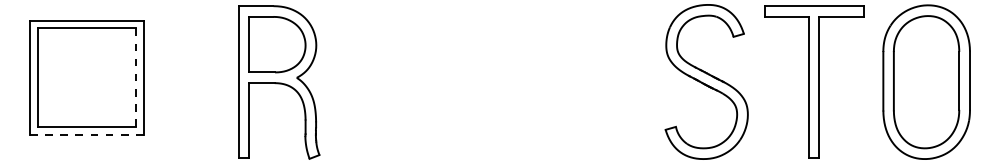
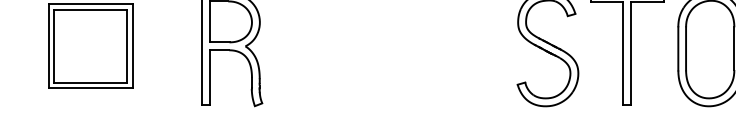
line: (136, 77) -> (127, 46), dashed -> solid
line: (86, 134) -> (90, 88), dashed -> solid

